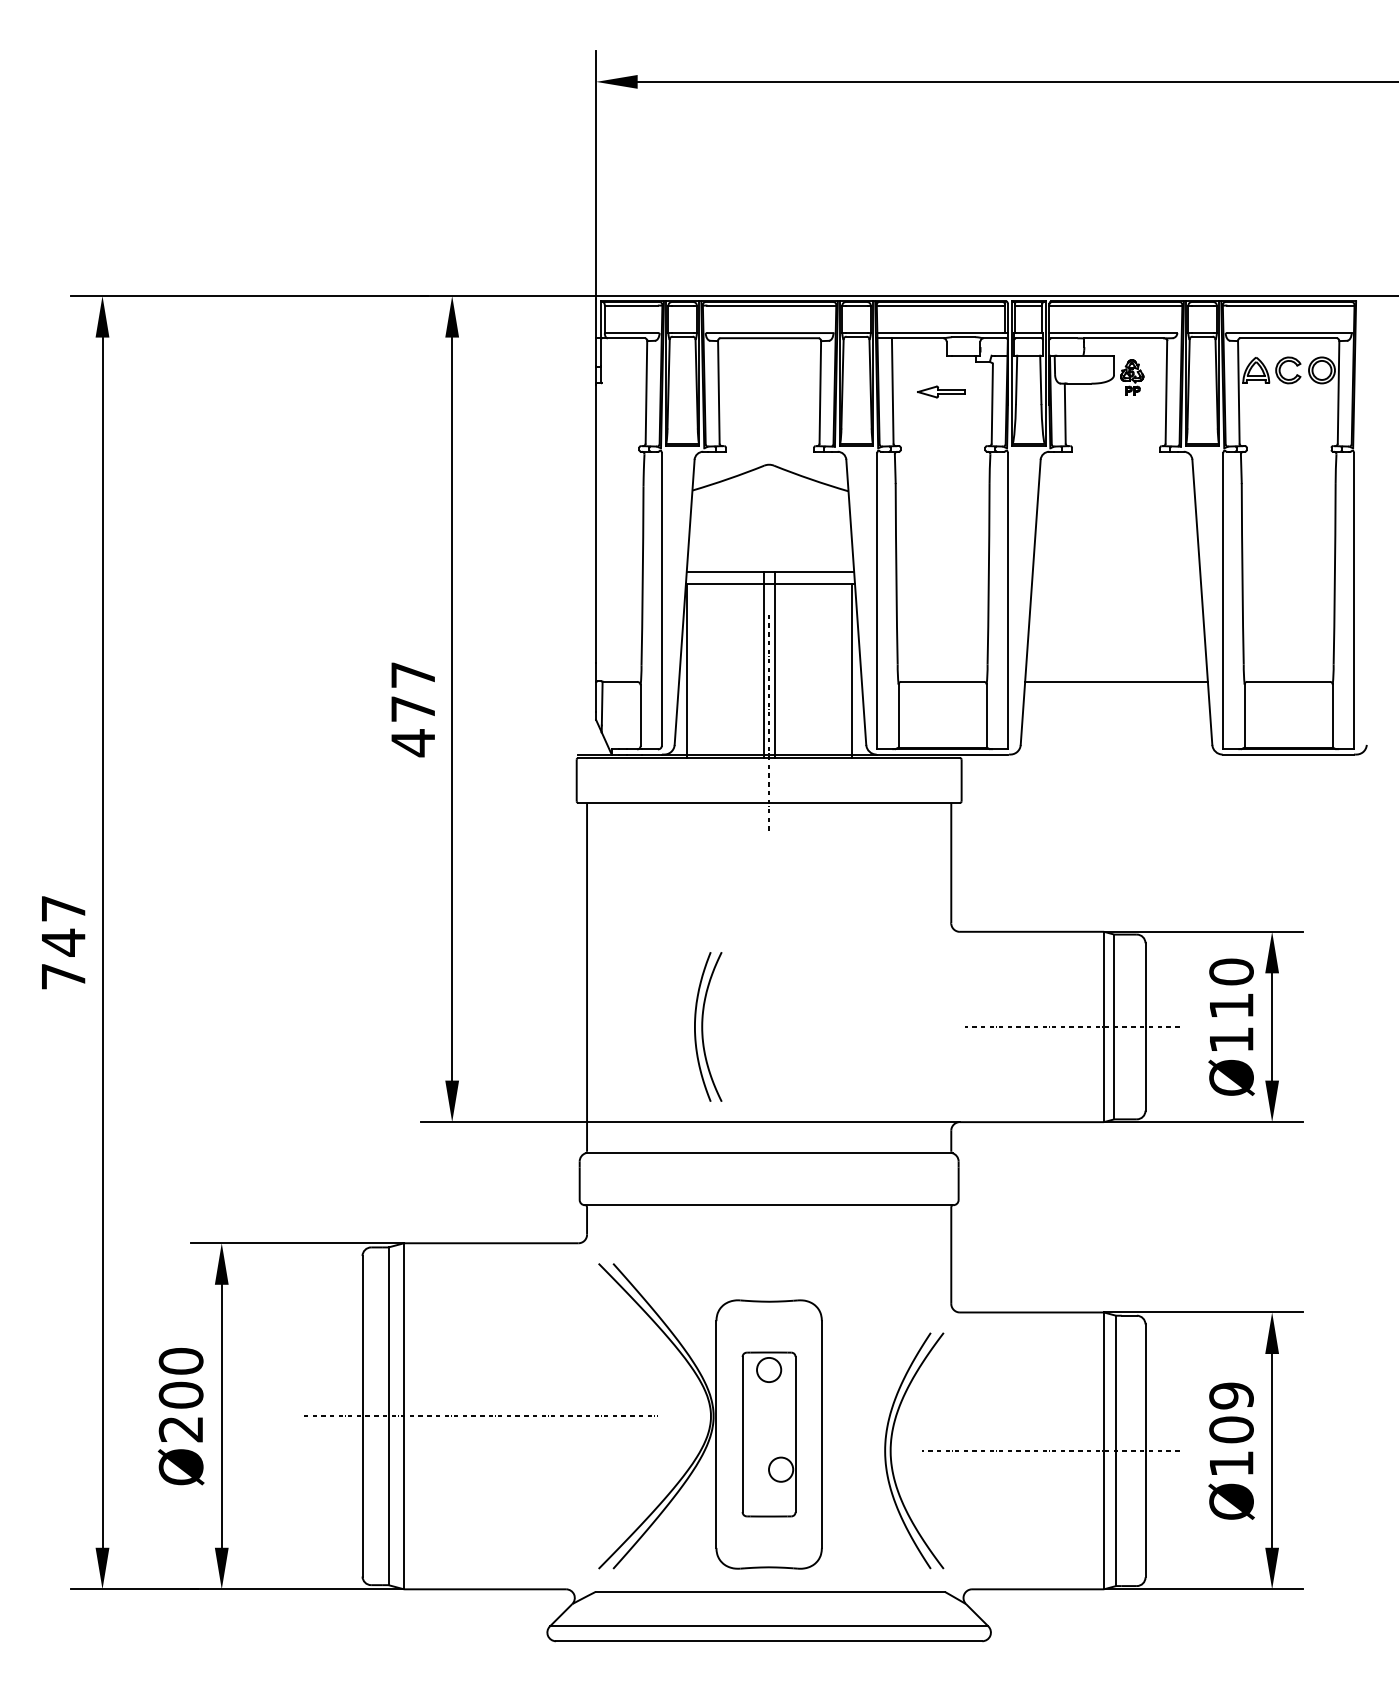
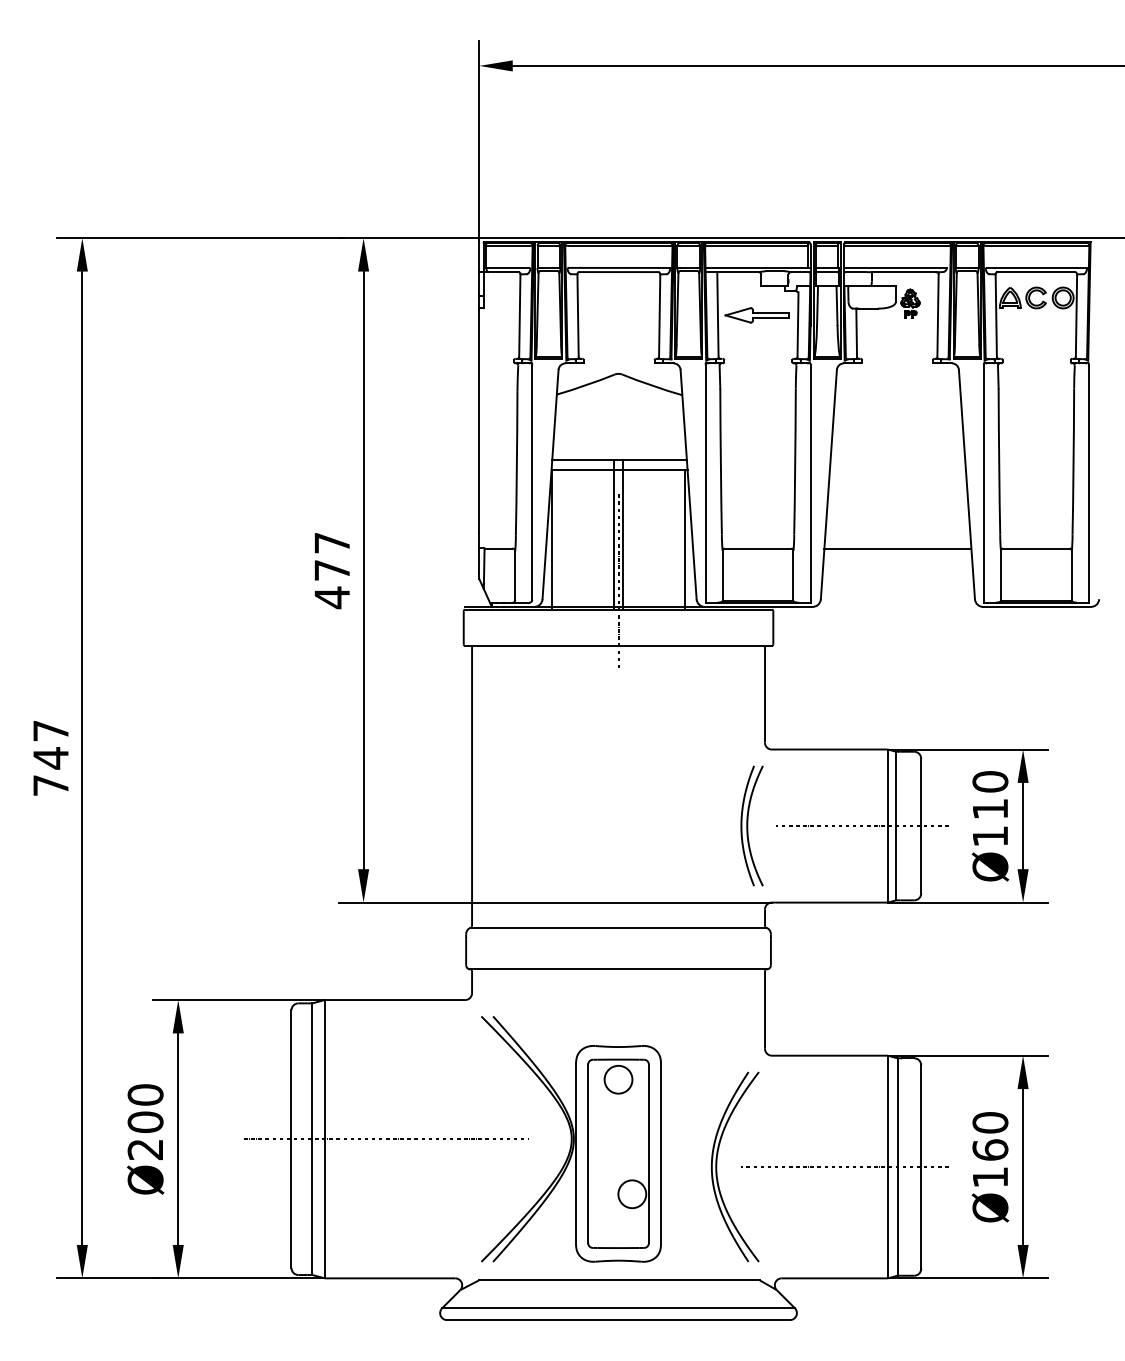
part: (941, 391) -> (757, 314), size x1.67
part: (708, 1026) -> (752, 825), moved
text: (1231, 1412) -> (990, 1136), Ø109 -> Ø160
part: (768, 1434) -> (617, 1153), size x1.43

